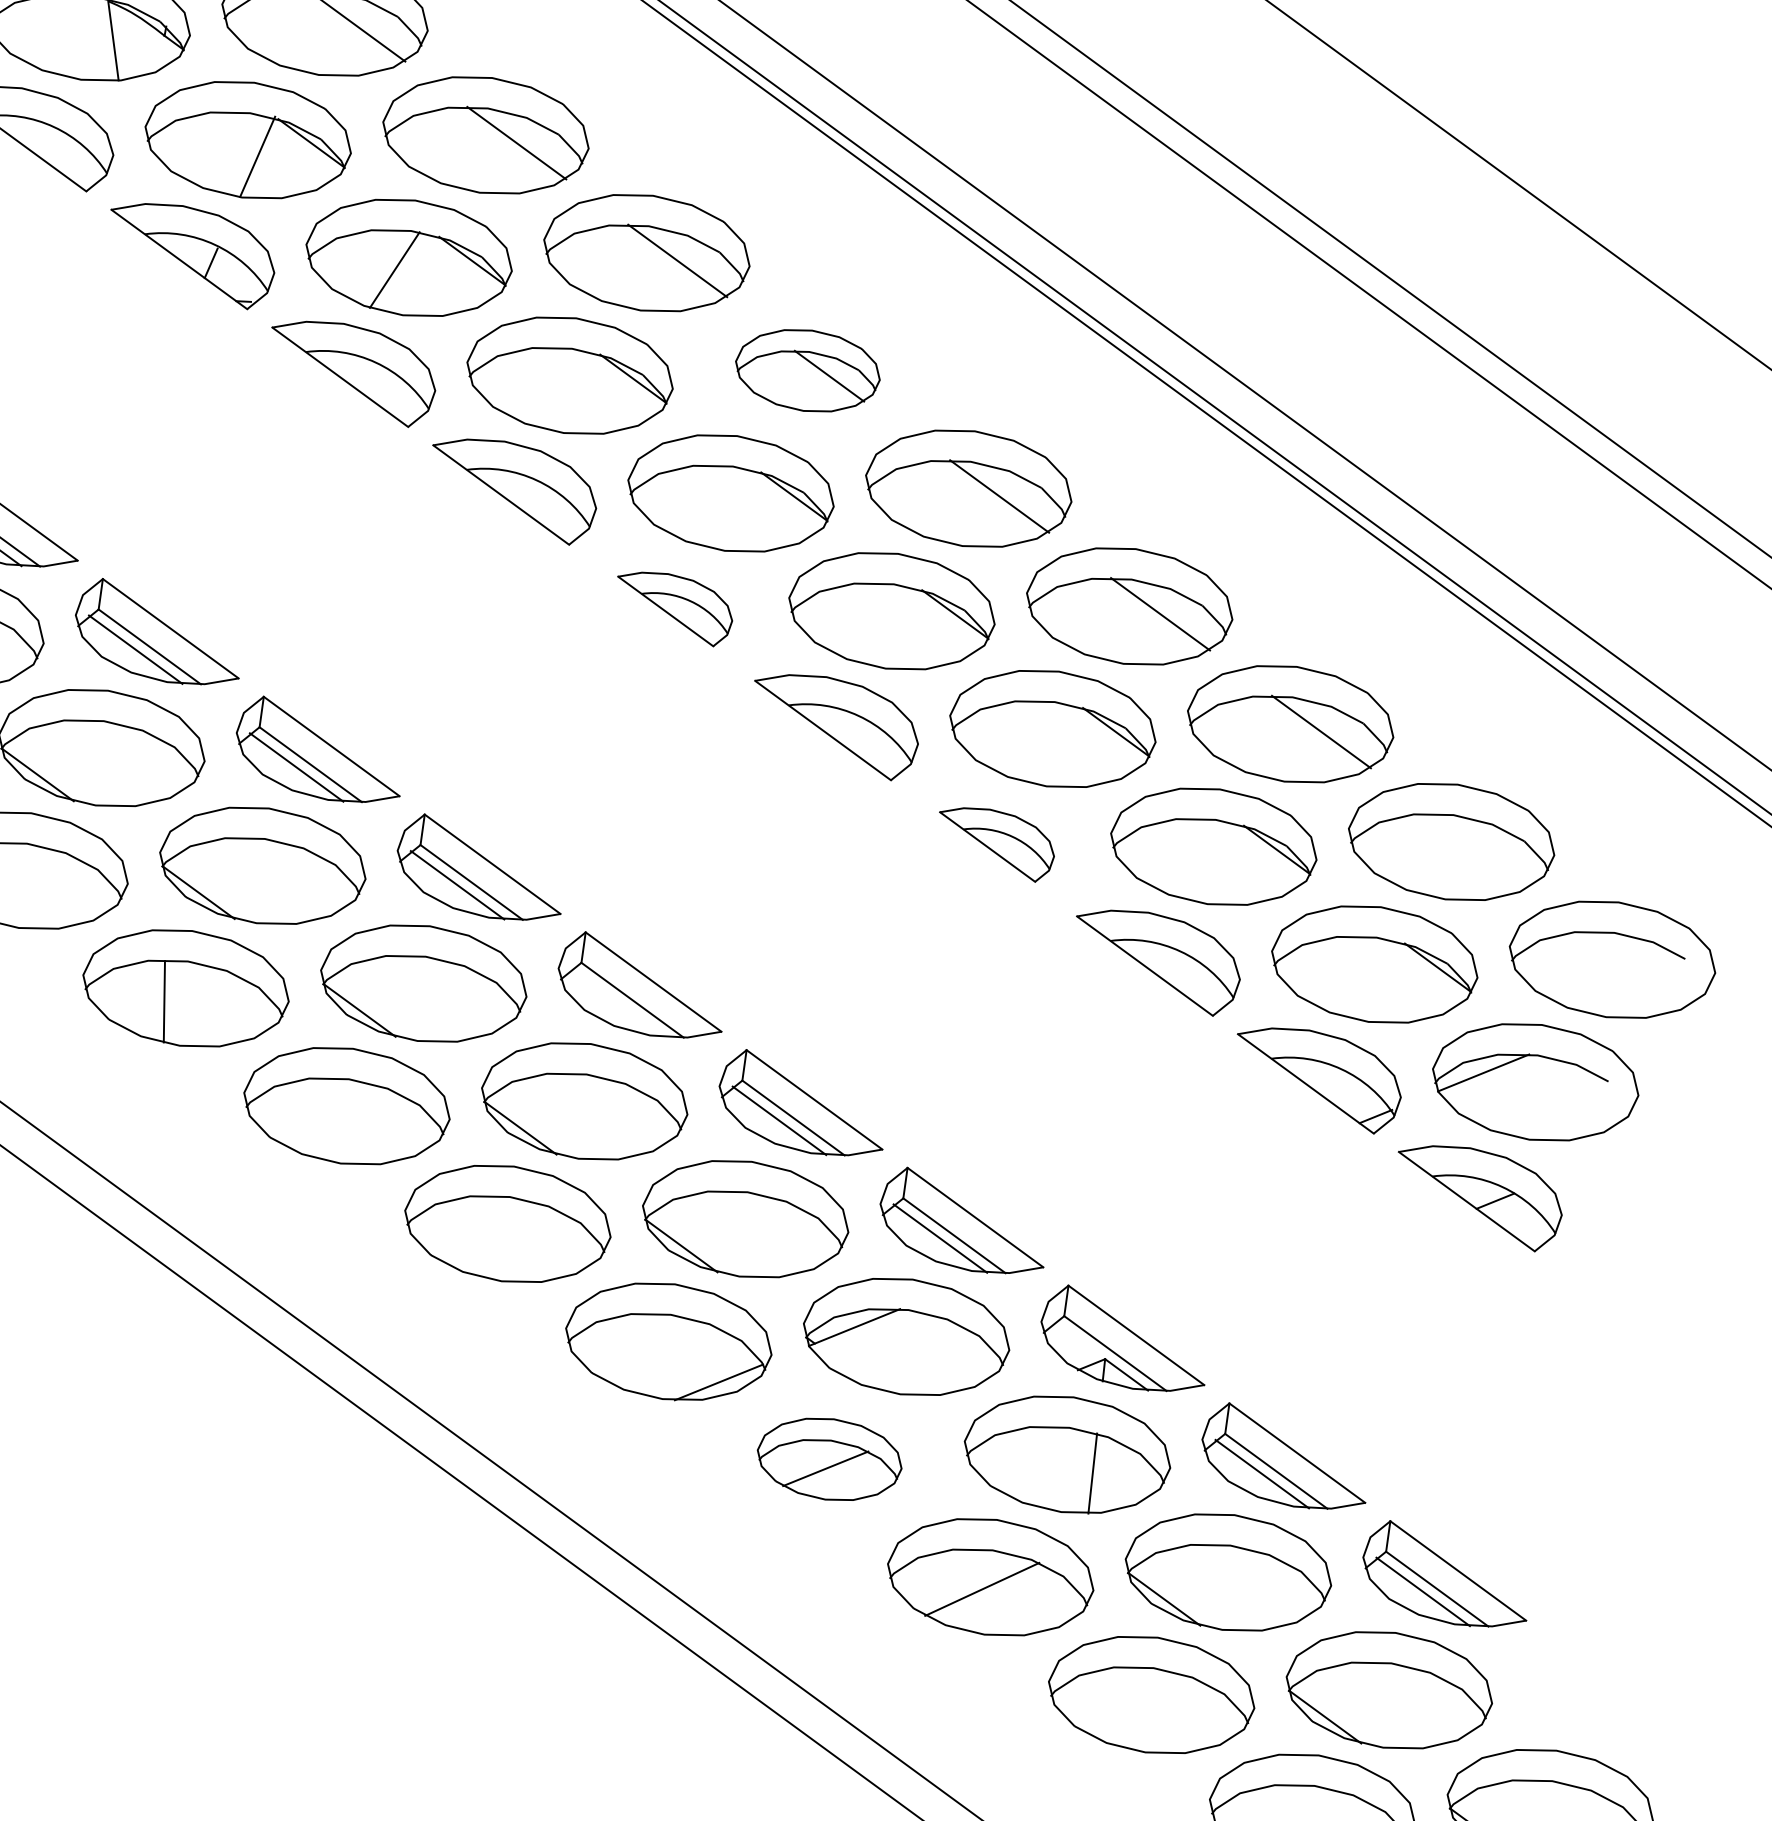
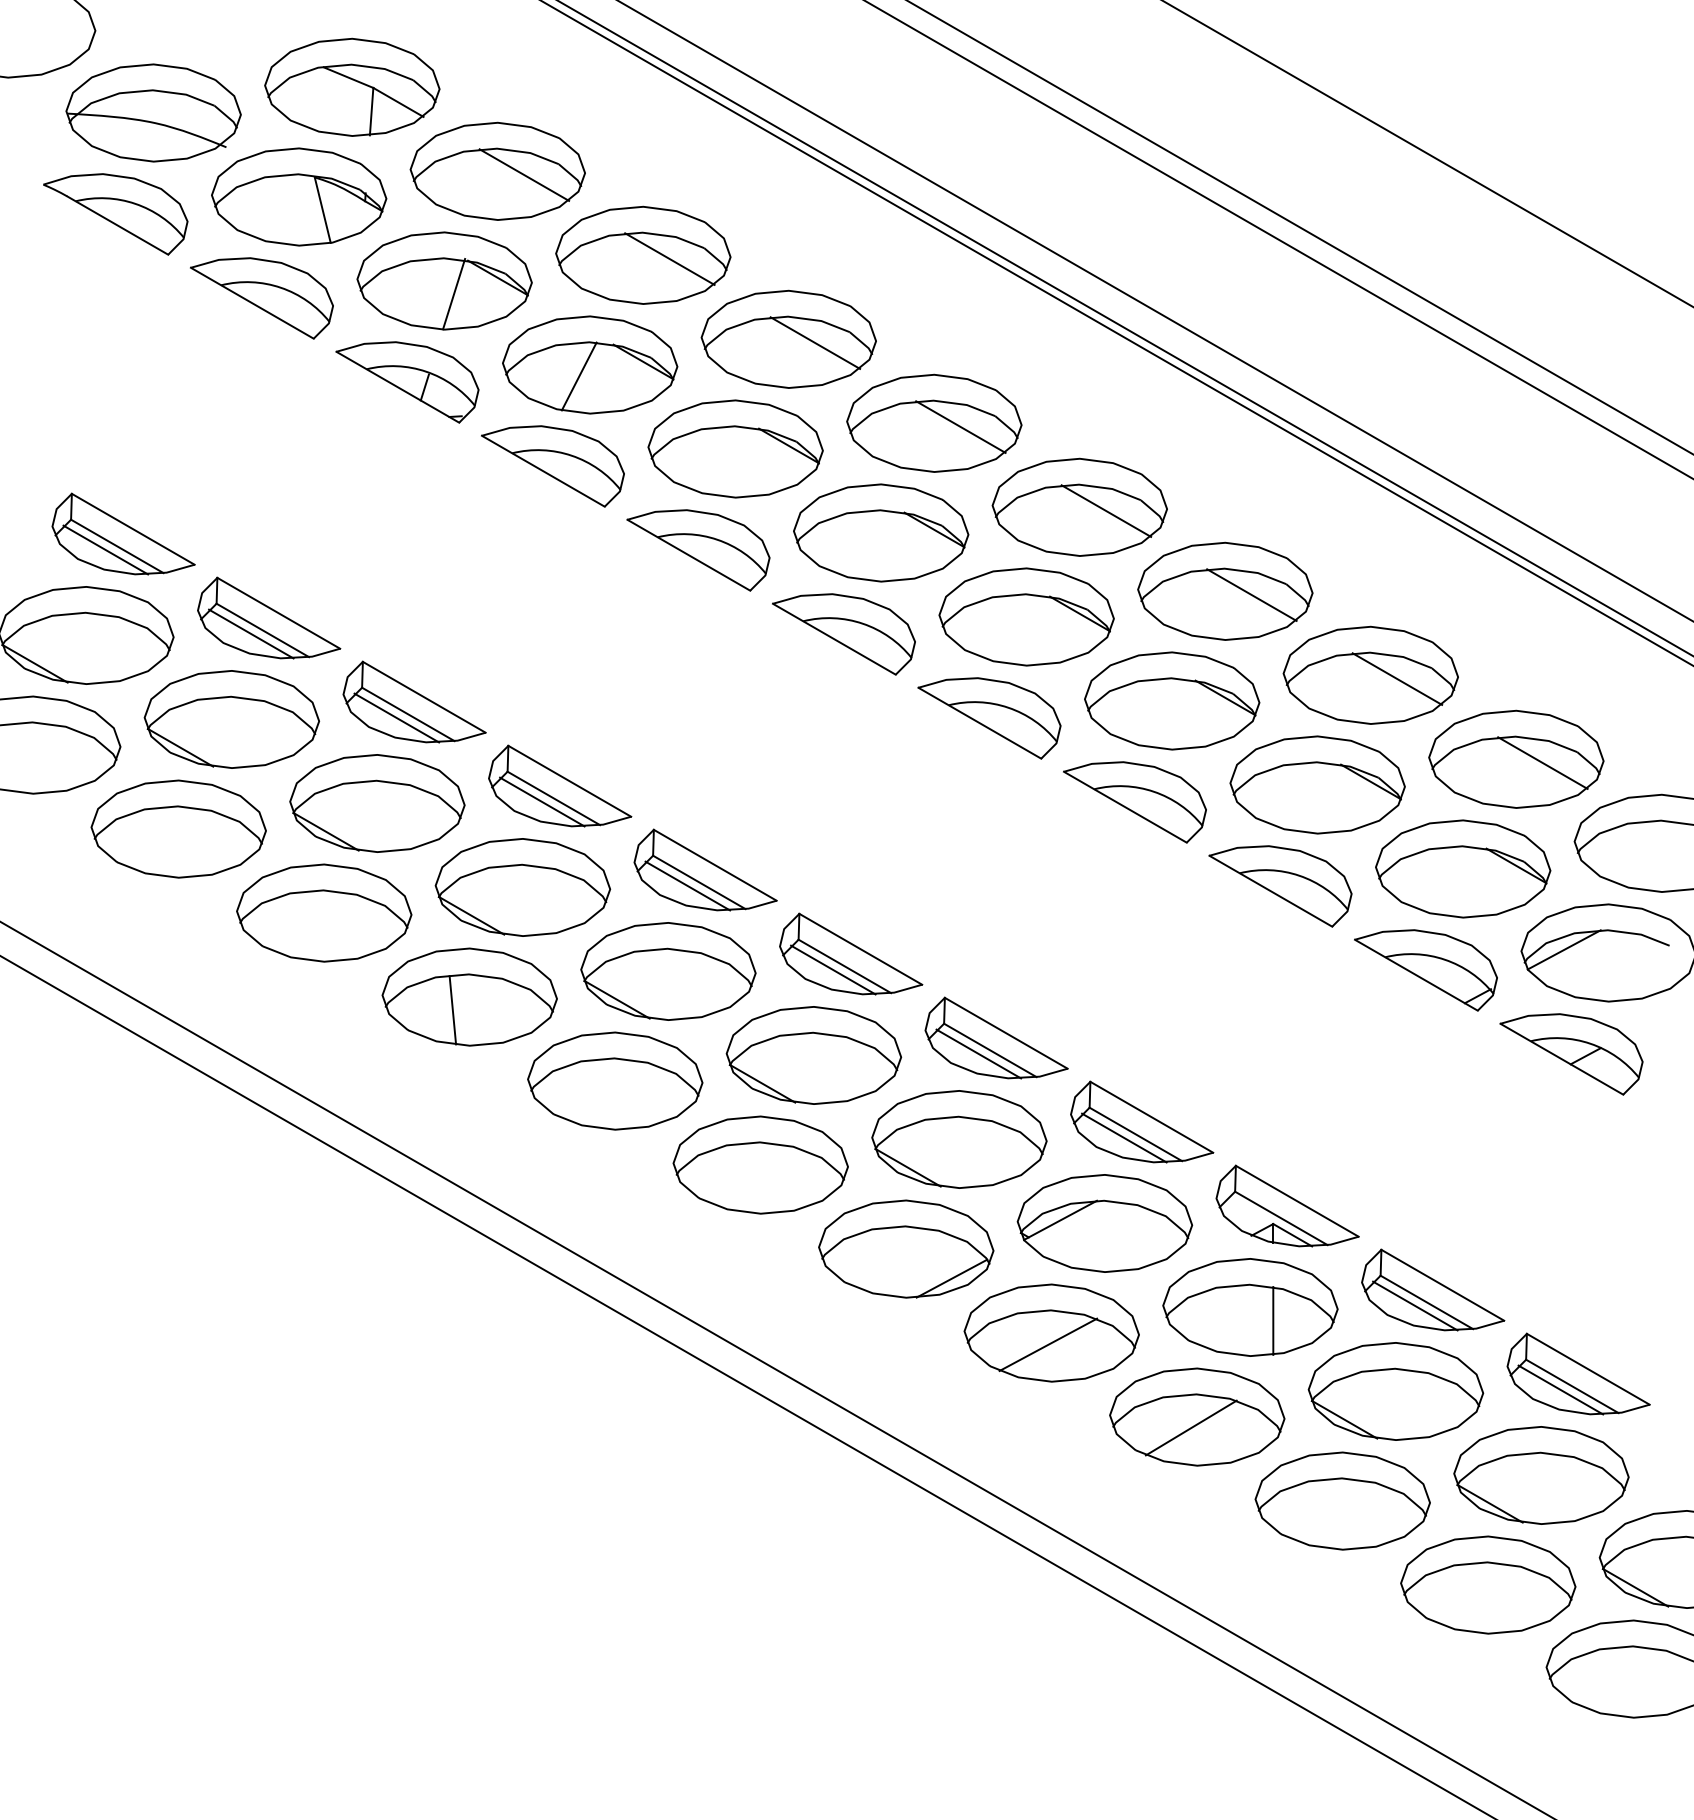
part: (808, 369) -> (934, 422), size x1.43
part: (673, 608) -> (843, 634), size x1.43
part: (995, 843) -> (1134, 802), size x1.43
line: (1482, 849) -> (1542, 762), added
line: (618, 1002) -> (833, 969), added
part: (829, 1458) -> (1051, 1332), size x1.43

